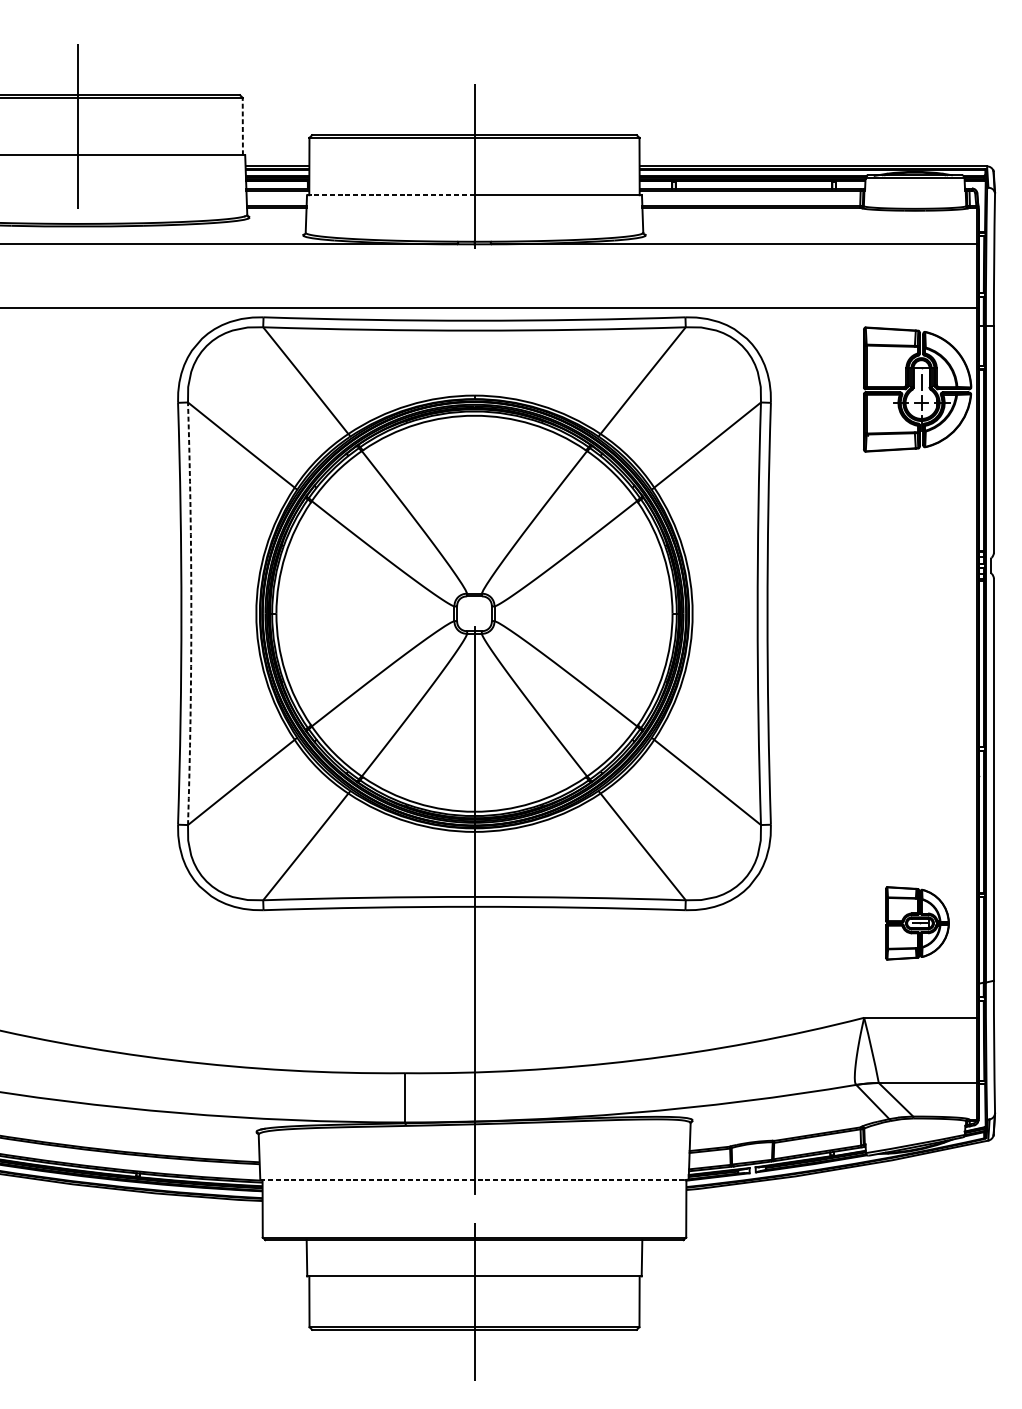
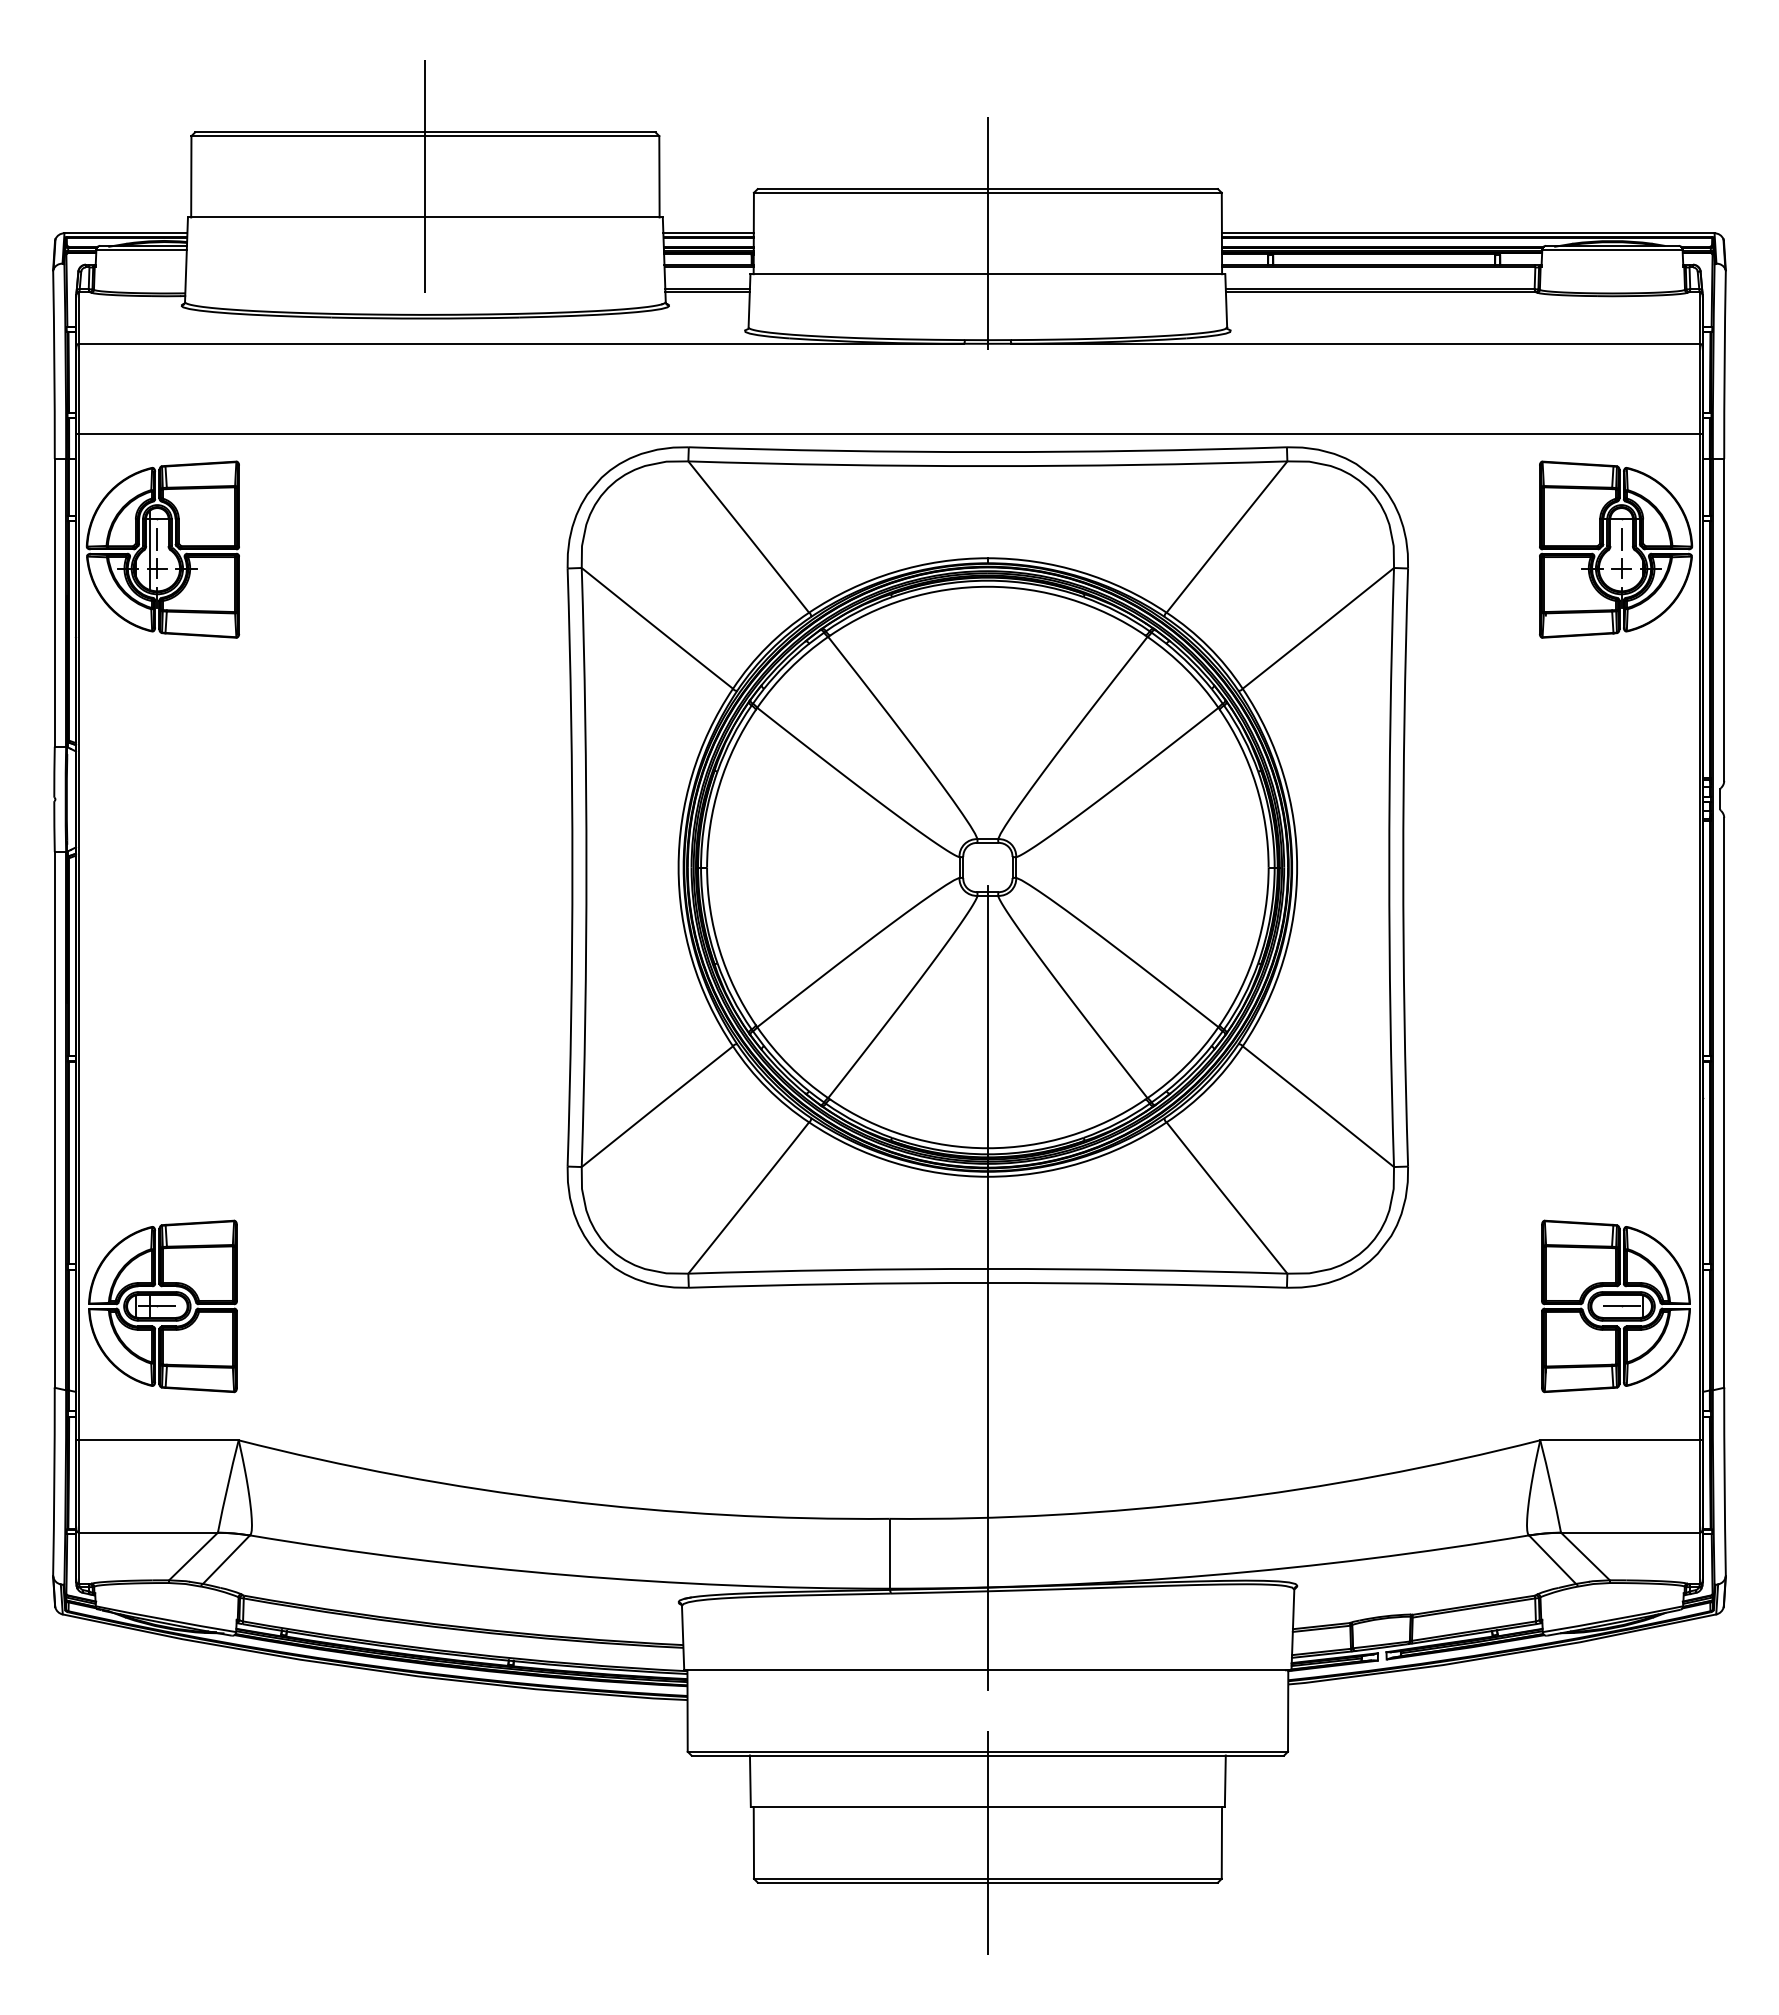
line: (242, 126) -> (659, 176), dashed -> solid
line: (390, 195) -> (869, 274), dashed -> solid
arc: (191, 613) -> (586, 867), dashed -> solid
part: (917, 923) -> (1615, 1306), size x1.67
line: (474, 1180) -> (987, 1670), dashed -> solid

